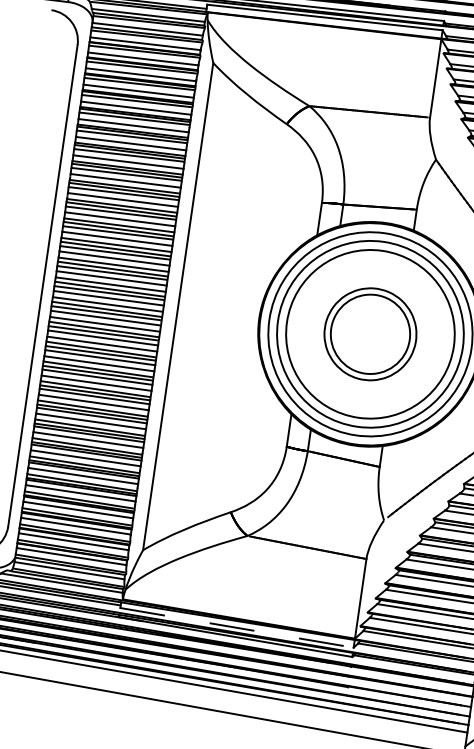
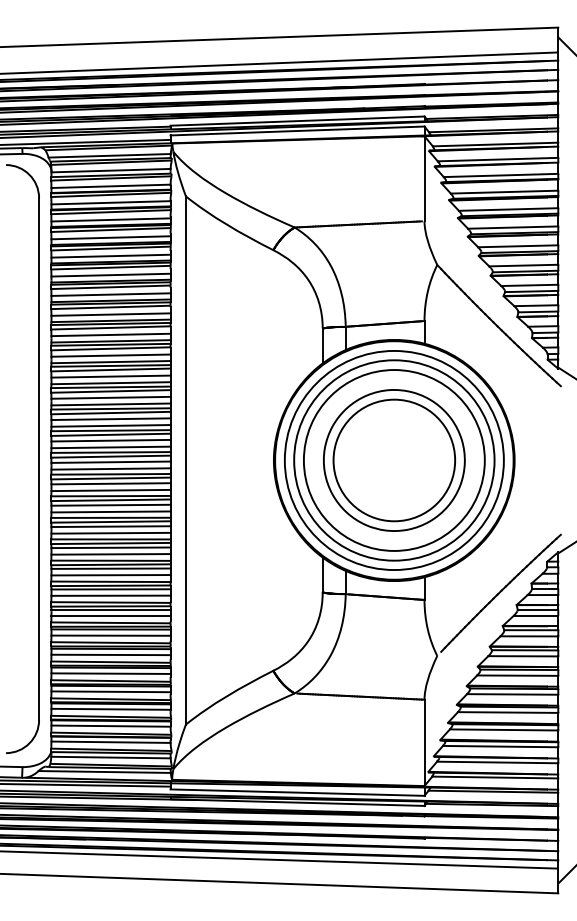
part: (370, 334) -> (394, 460), size x1.43
line: (237, 627) -> (298, 792), dashed -> solid

